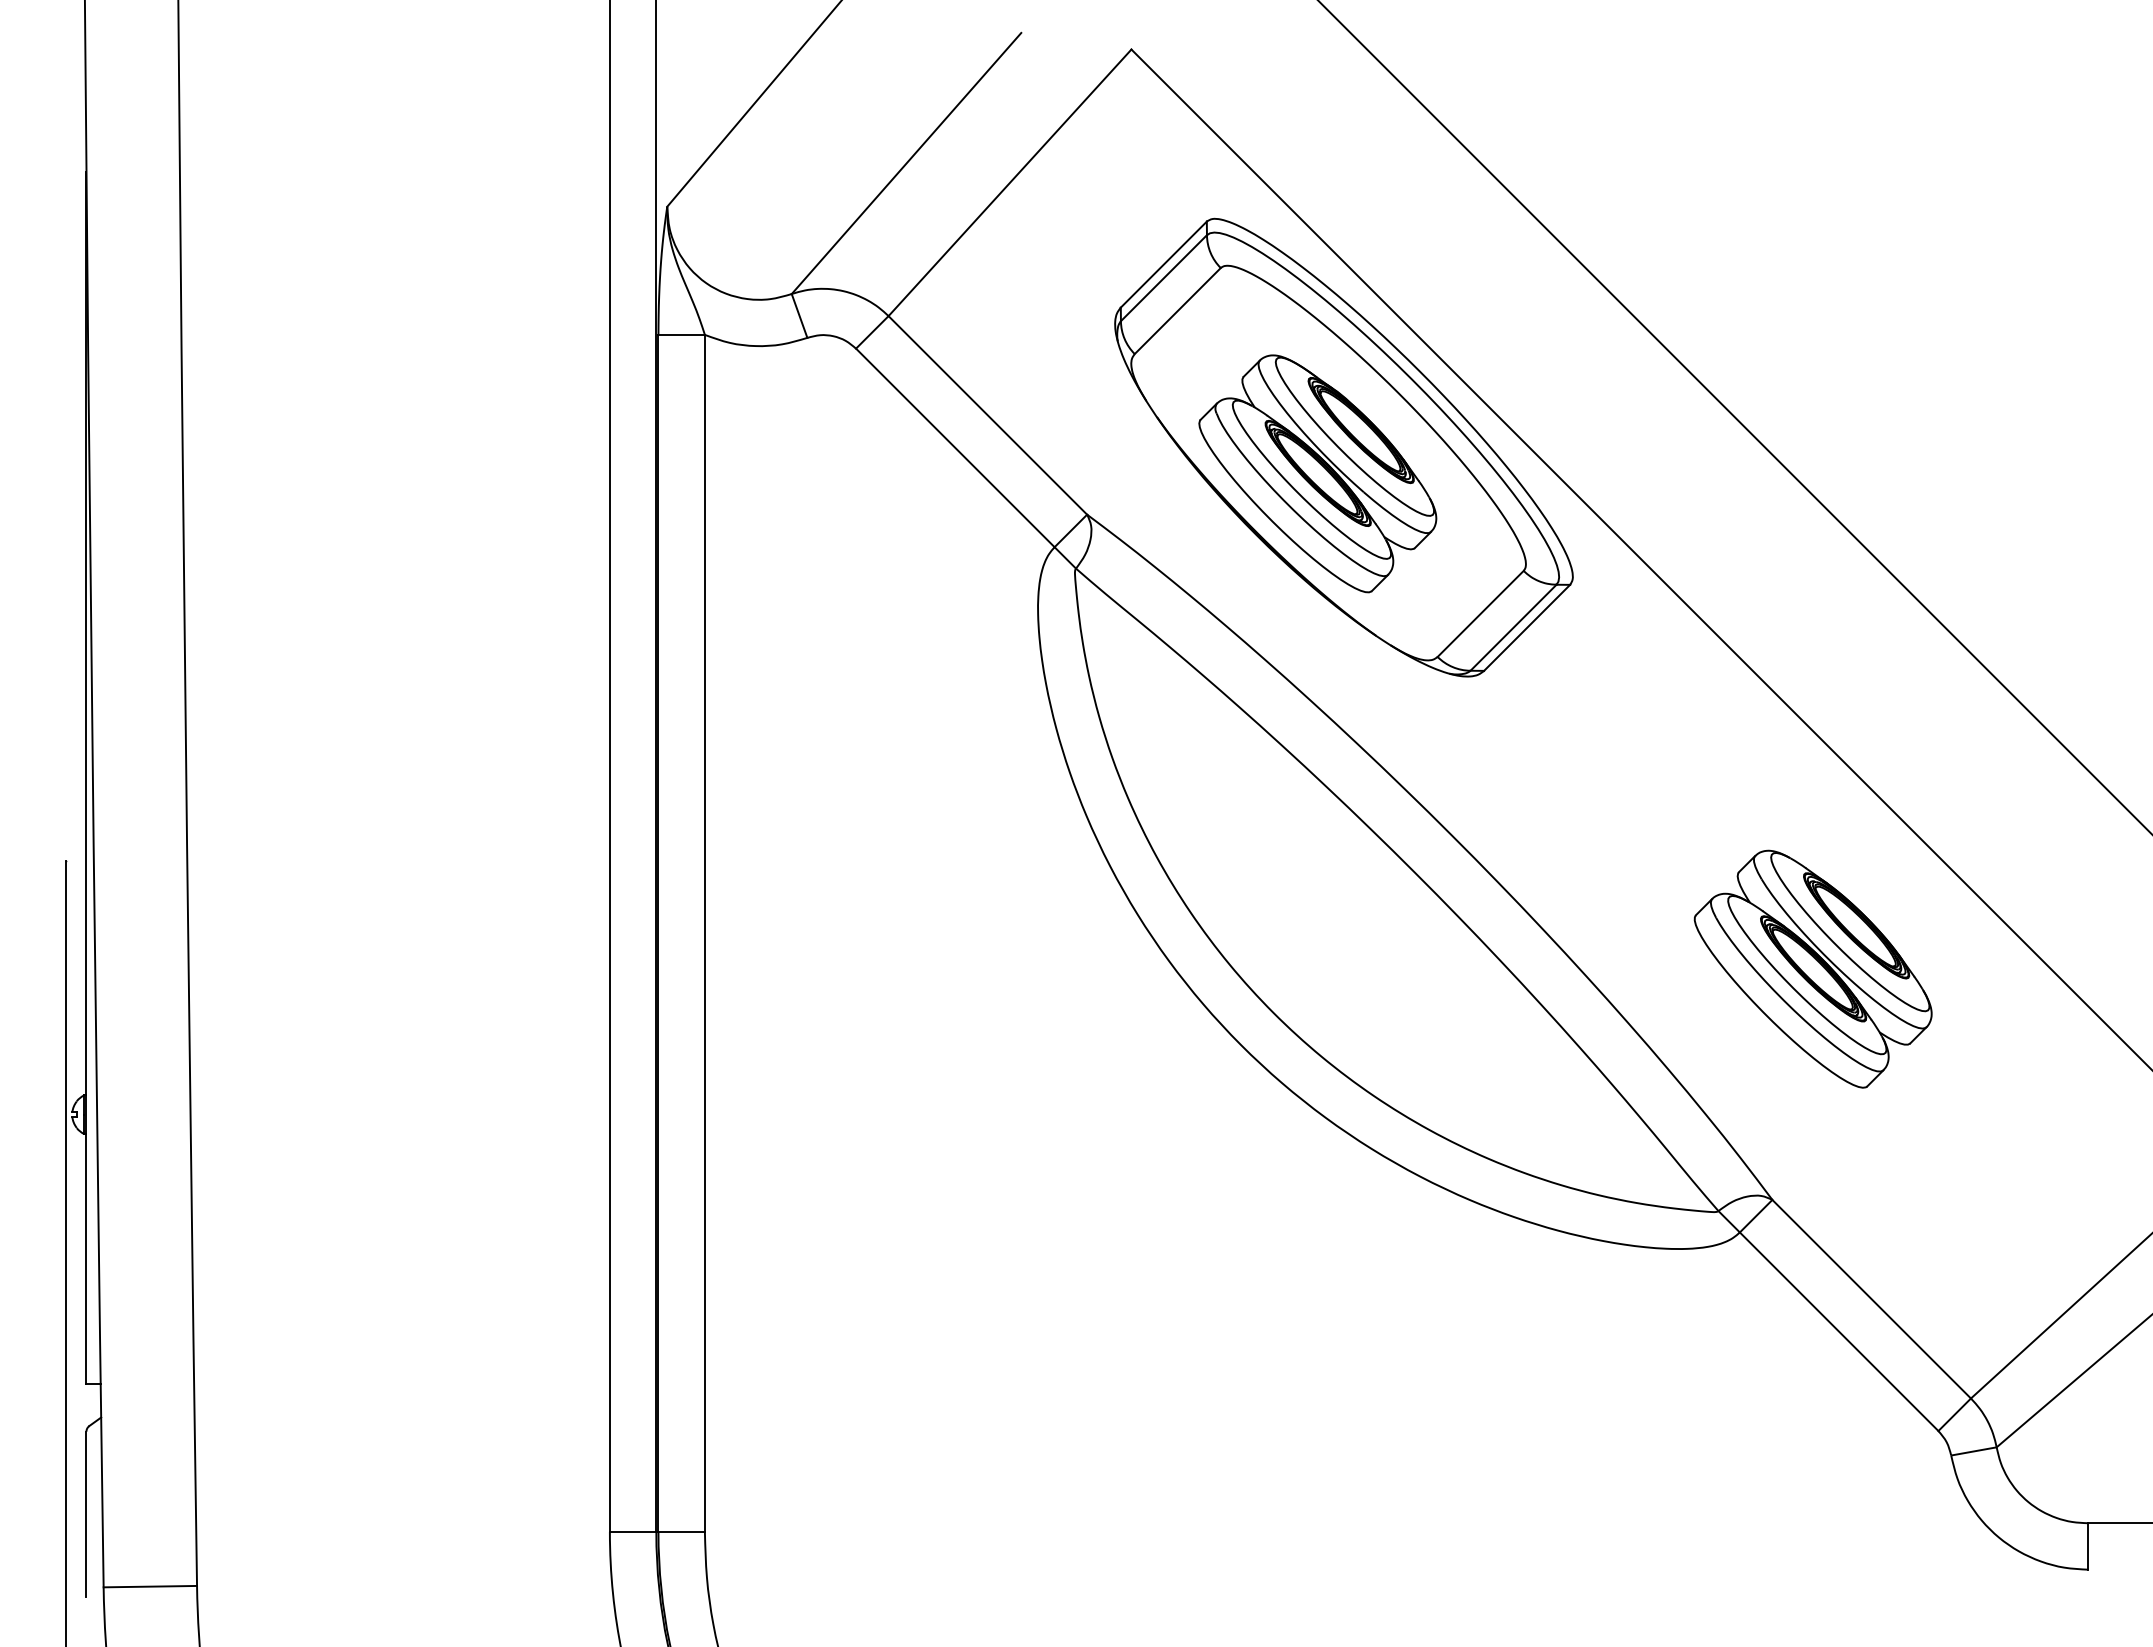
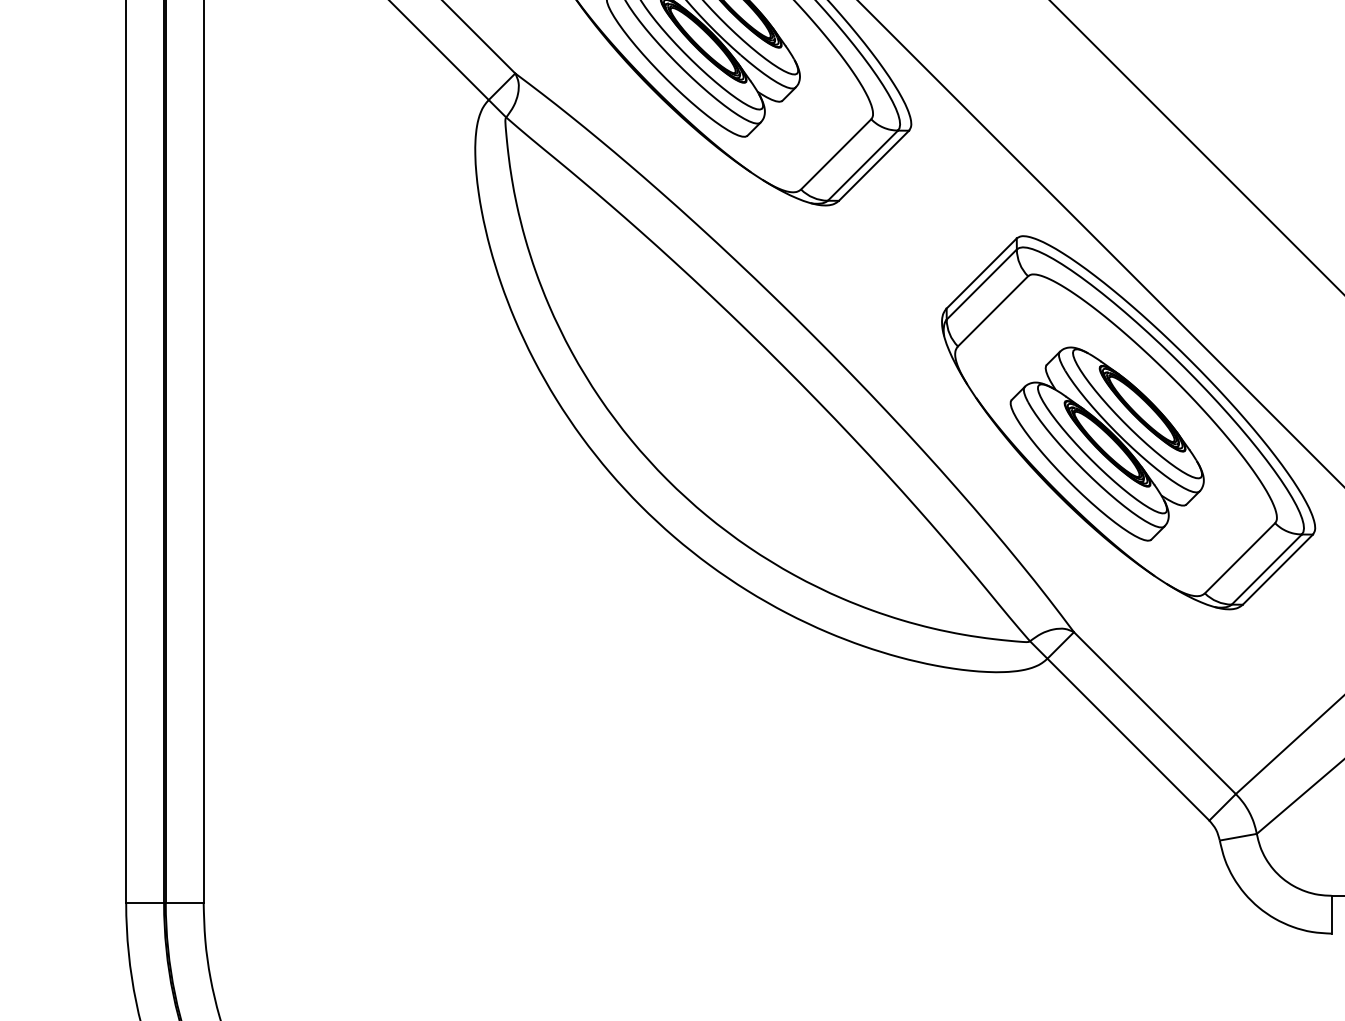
part: (1839, 942) -> (1128, 422), added

